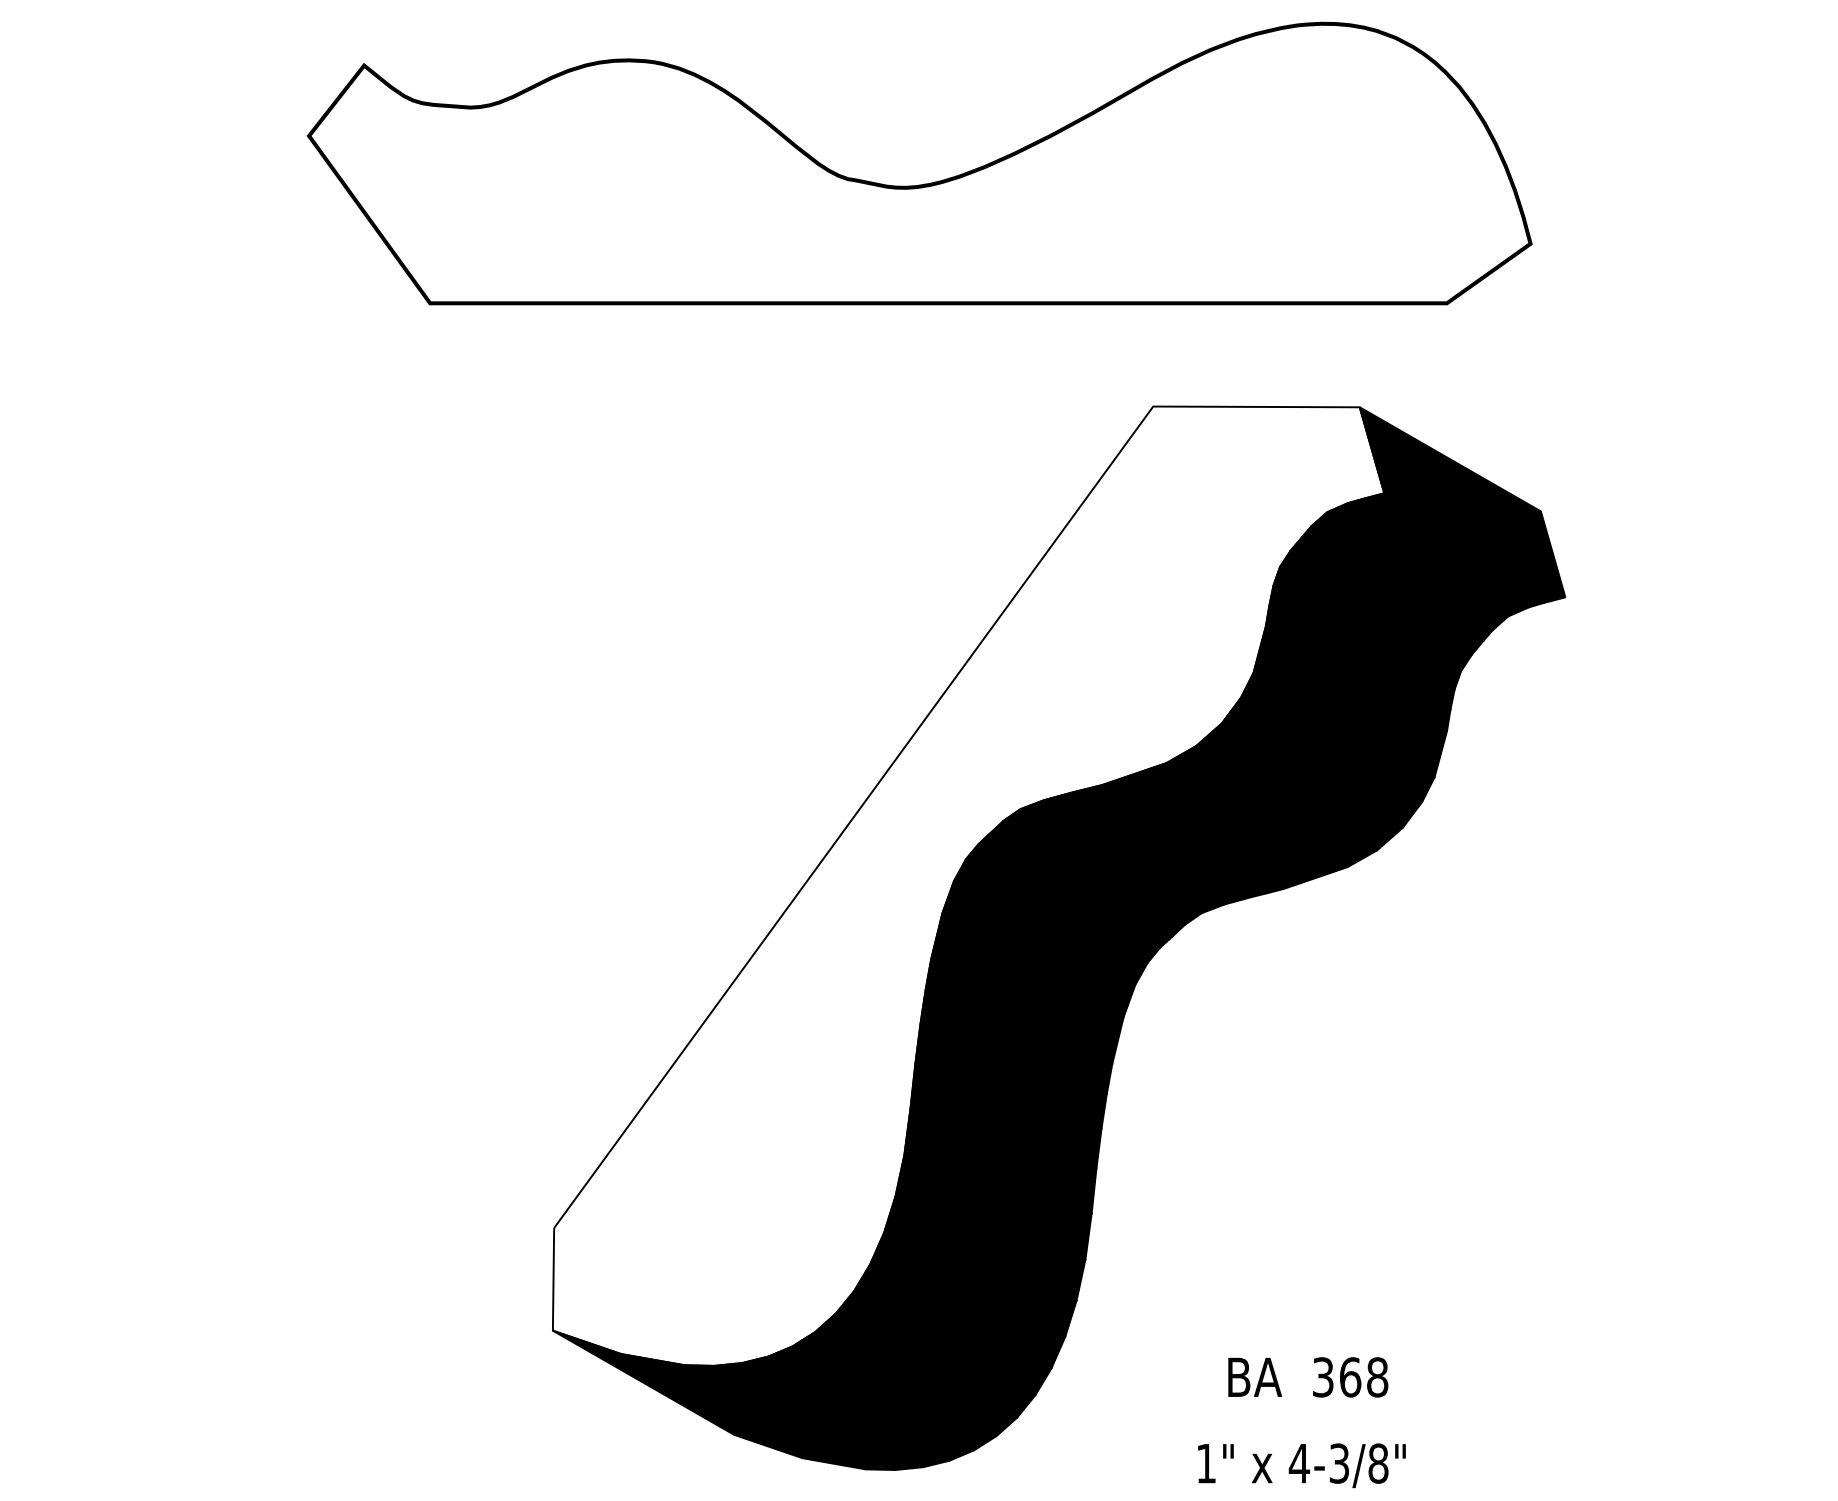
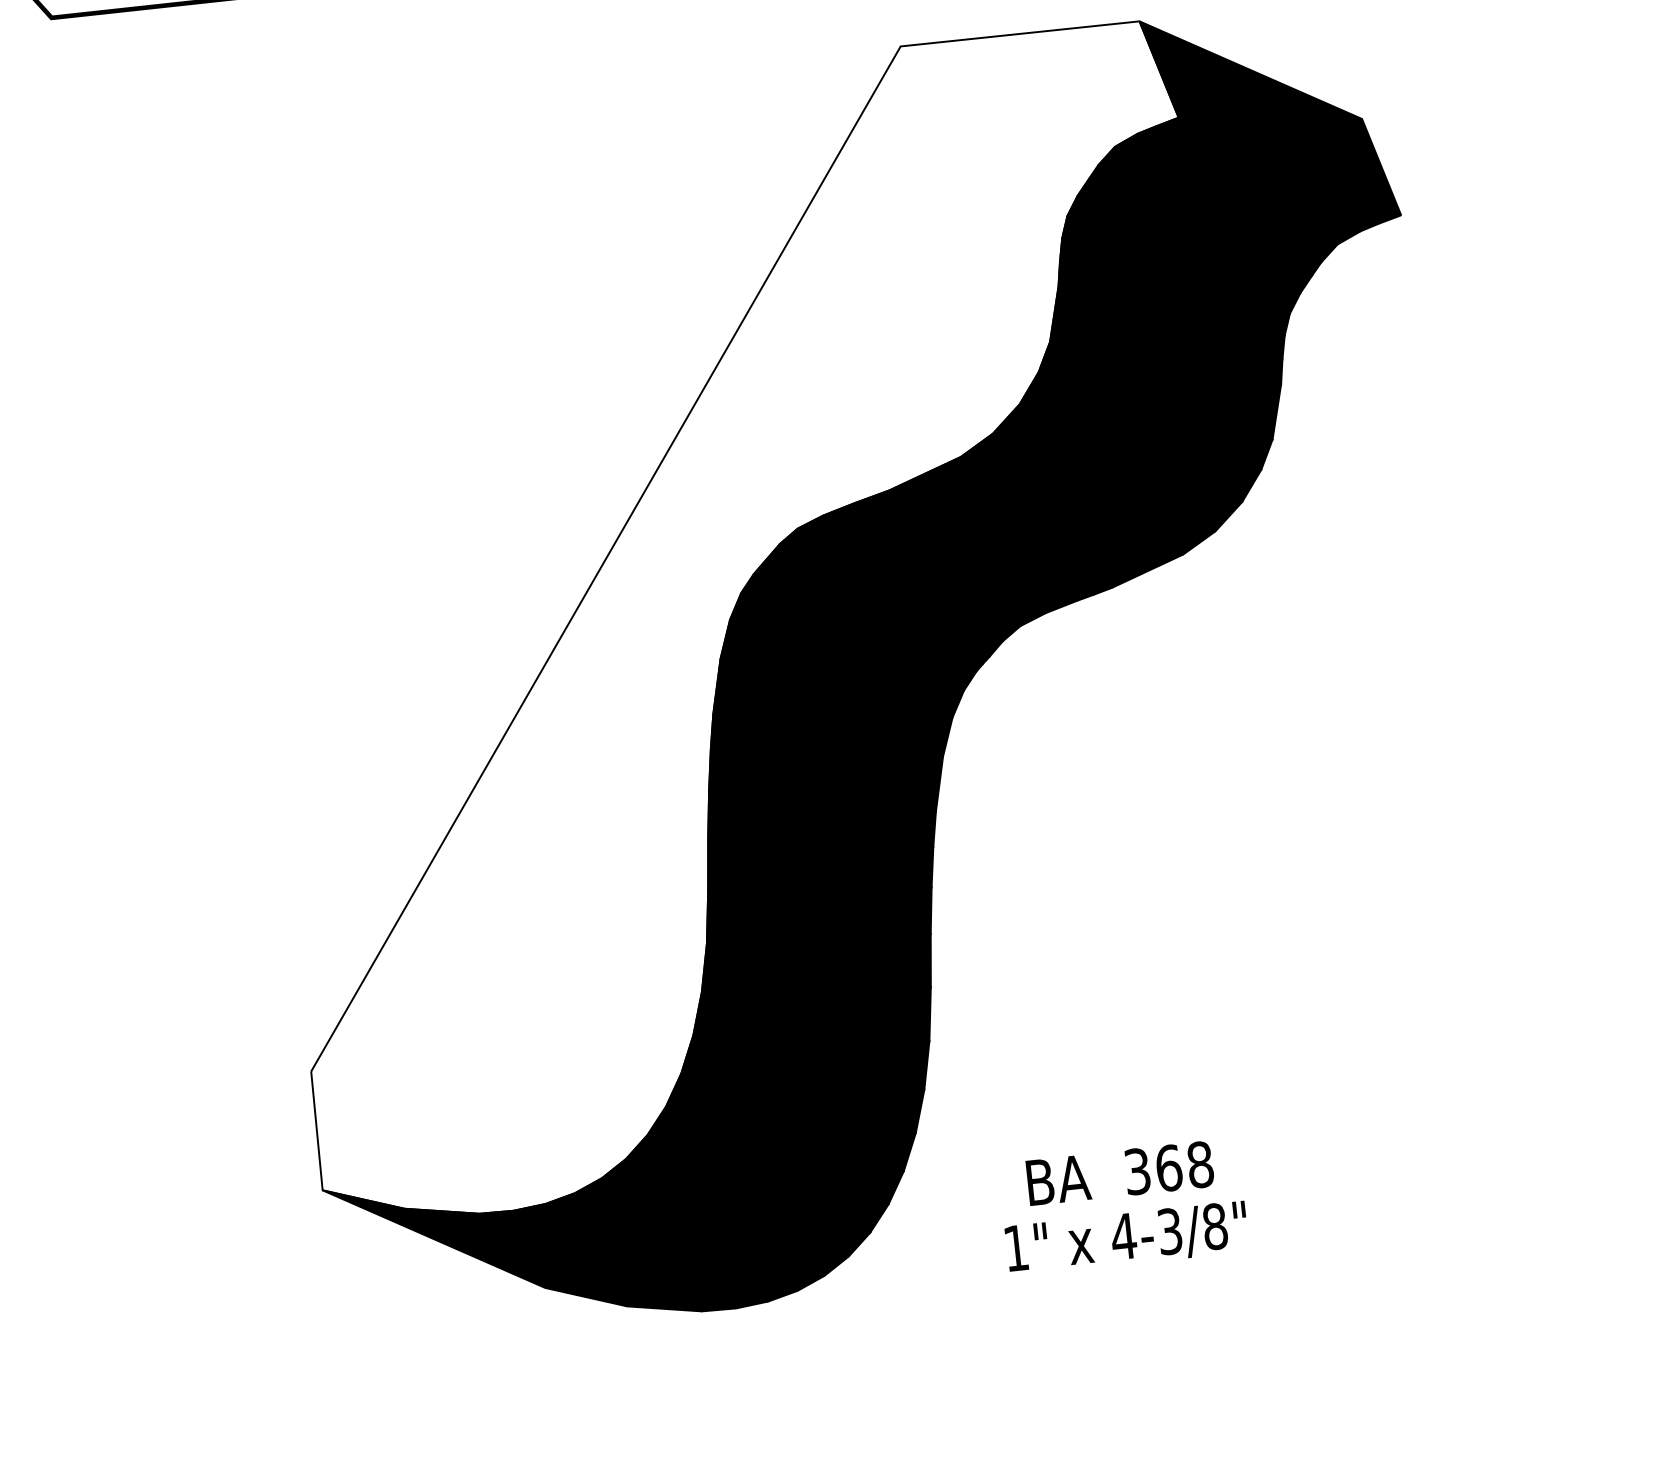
text: (1308, 1377) -> (1120, 1173), moved
text: (1301, 1465) -> (1126, 1238), moved

